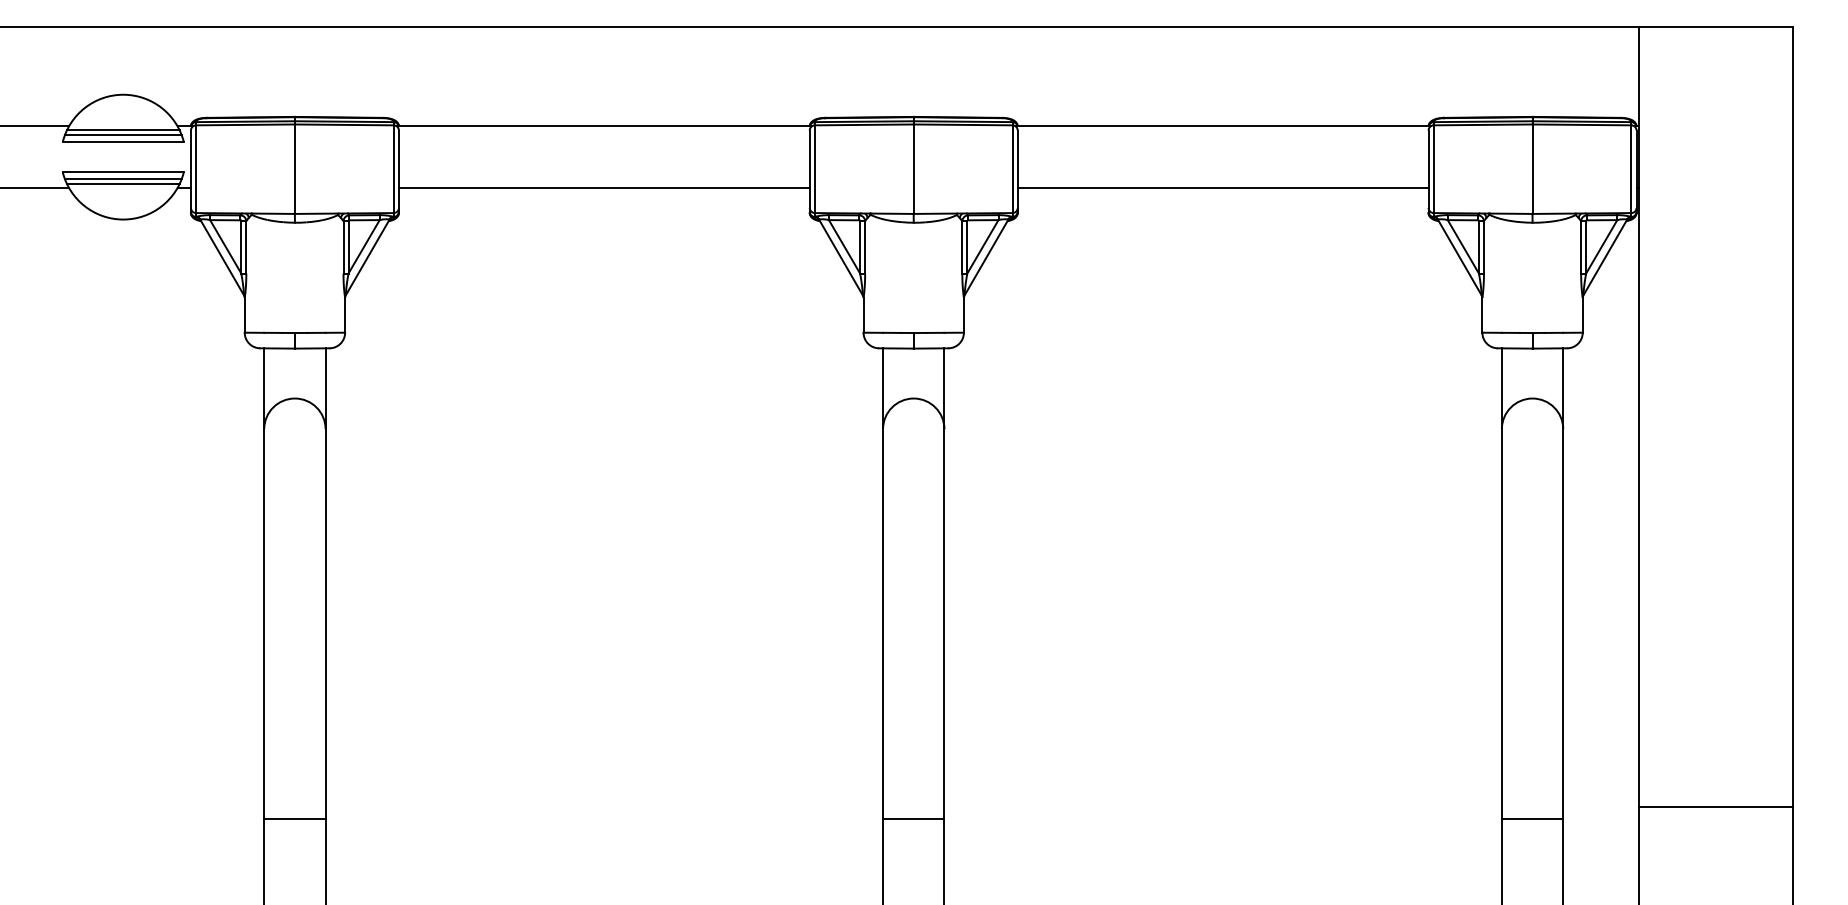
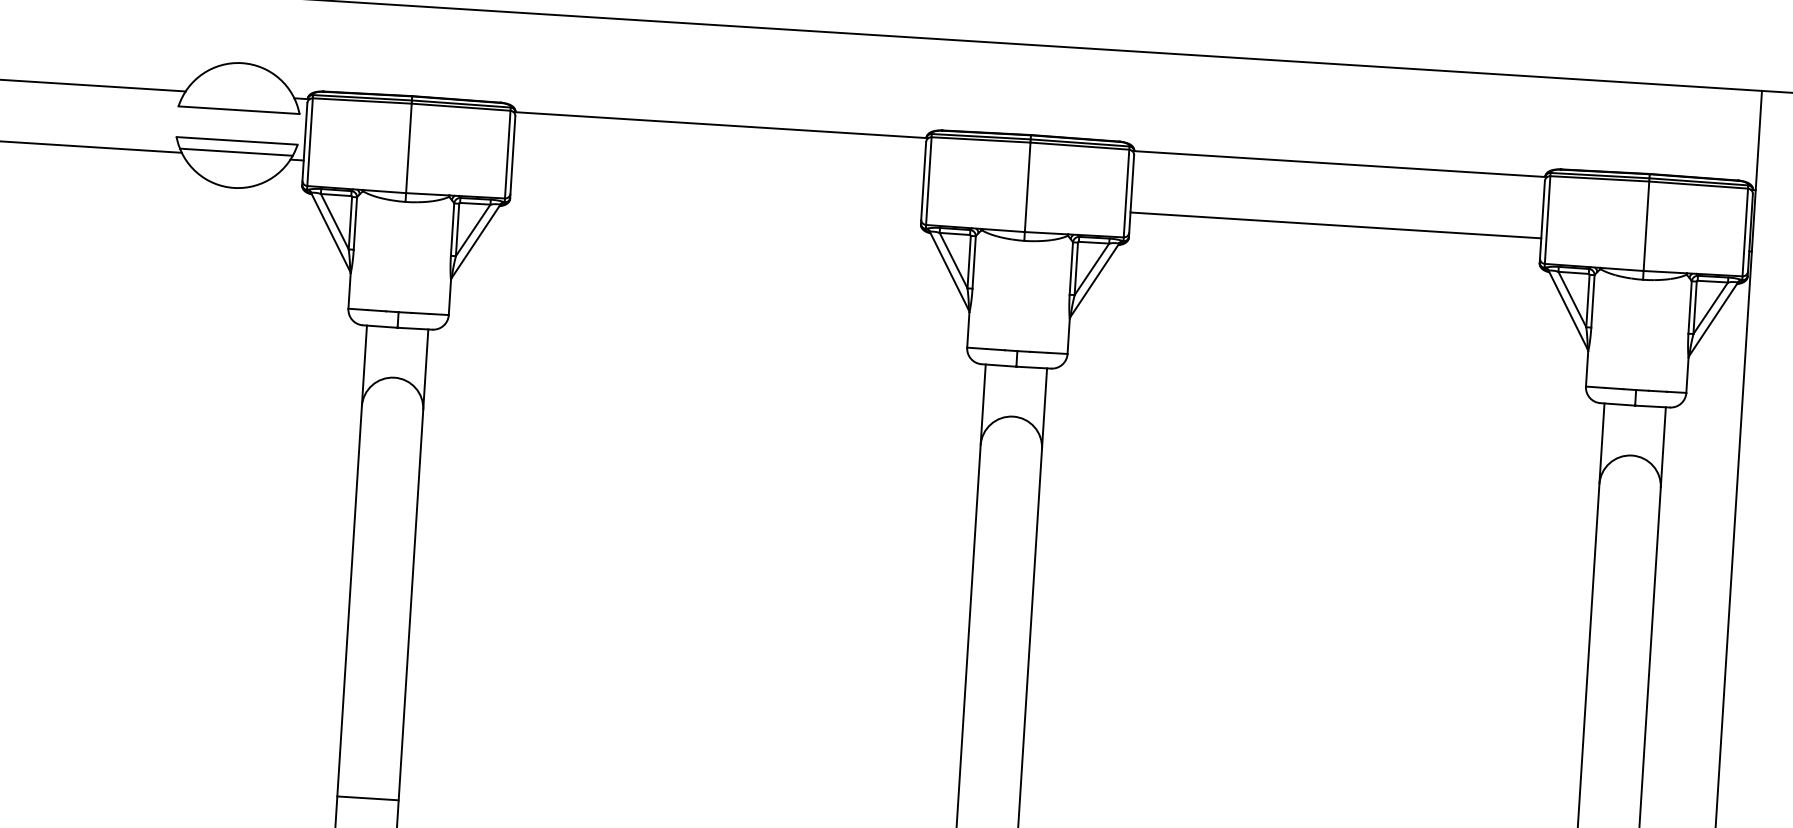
line: (122, 130) -> (238, 98), removed
line: (122, 135) -> (238, 103), removed
line: (122, 178) -> (235, 146), removed
line: (603, 187) -> (716, 186), removed

